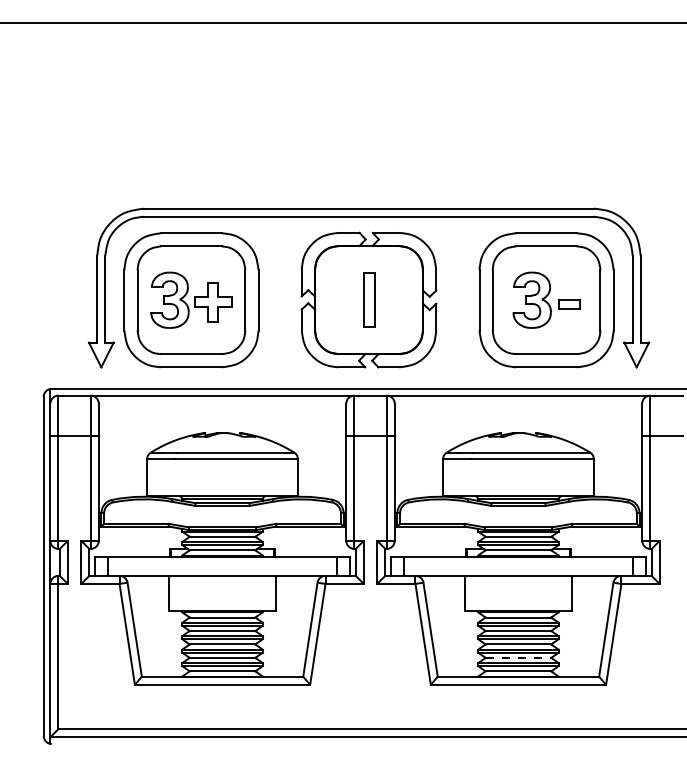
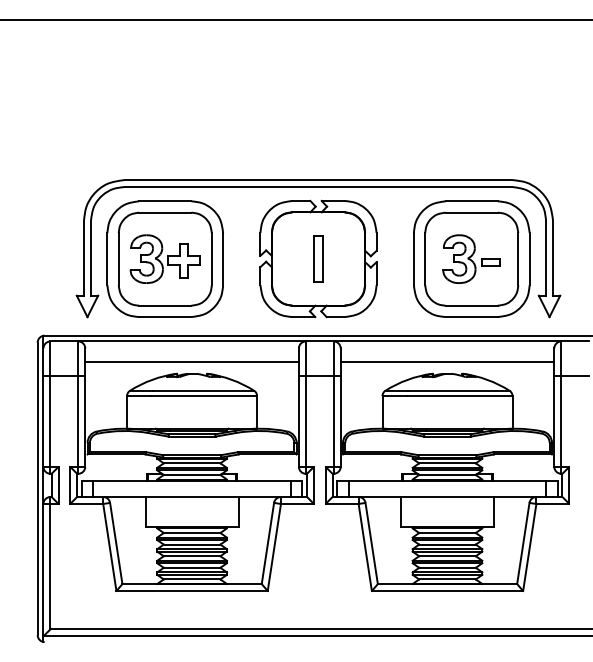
line: (222, 419) -> (192, 362), added
line: (518, 419) -> (447, 362), added
line: (518, 657) -> (447, 567), dashed -> solid

